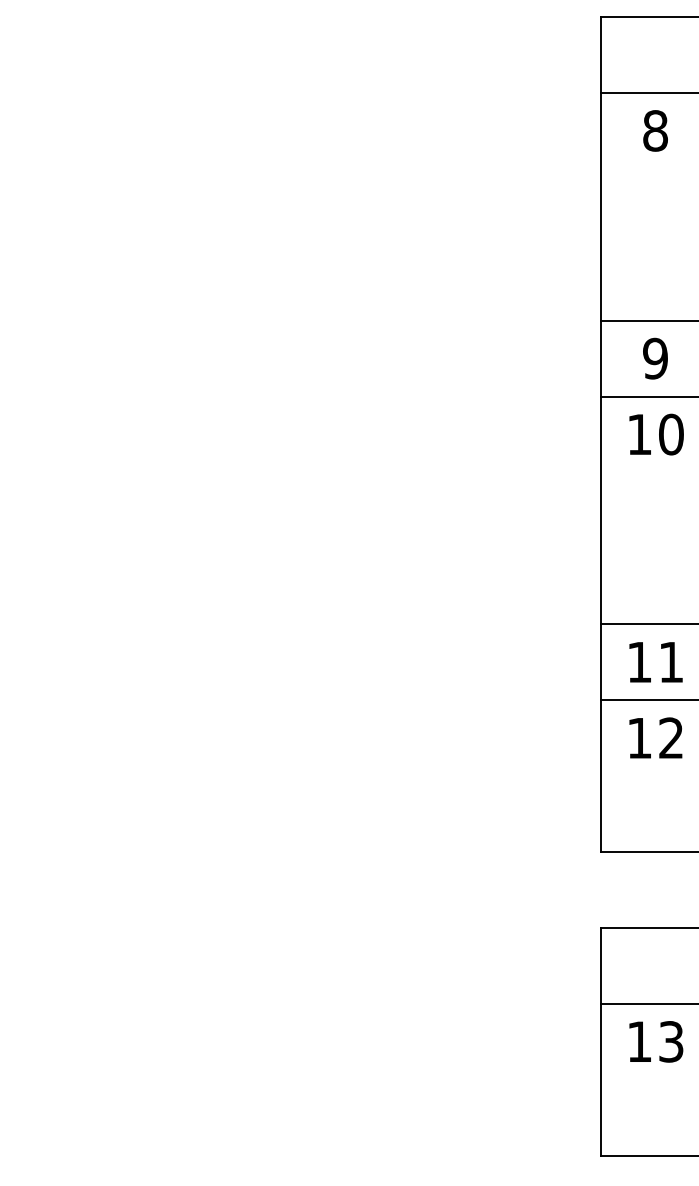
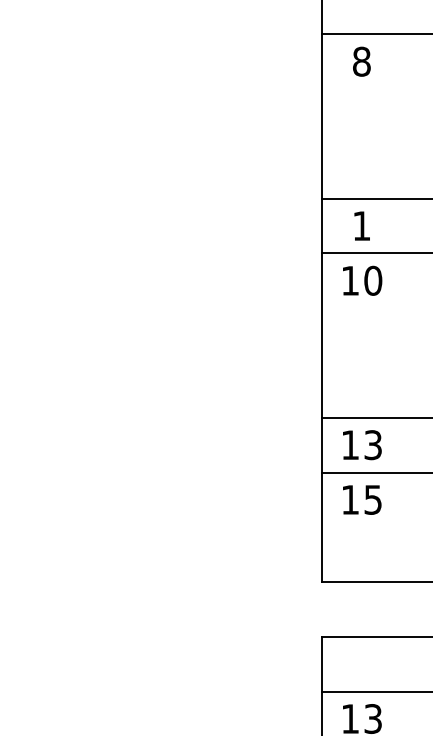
text: (655, 358) -> (361, 225), 9 -> 1
text: (671, 662) -> (373, 445), 11 -> 13
text: (670, 738) -> (372, 500), 12 -> 15

